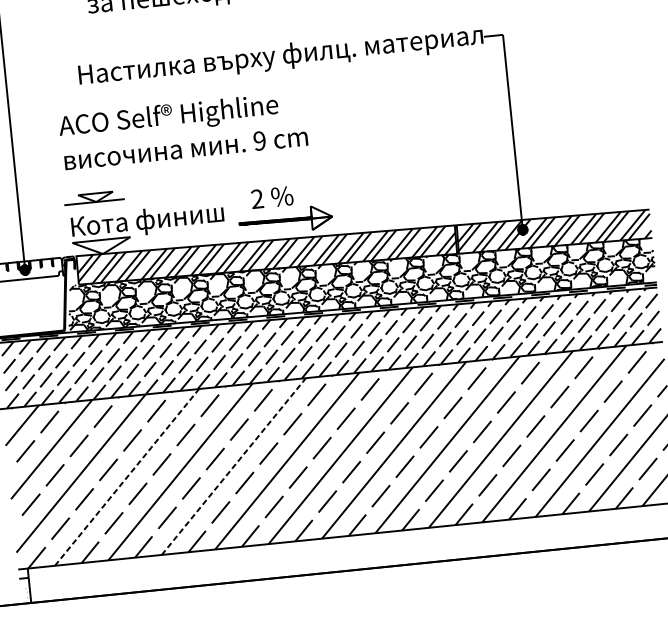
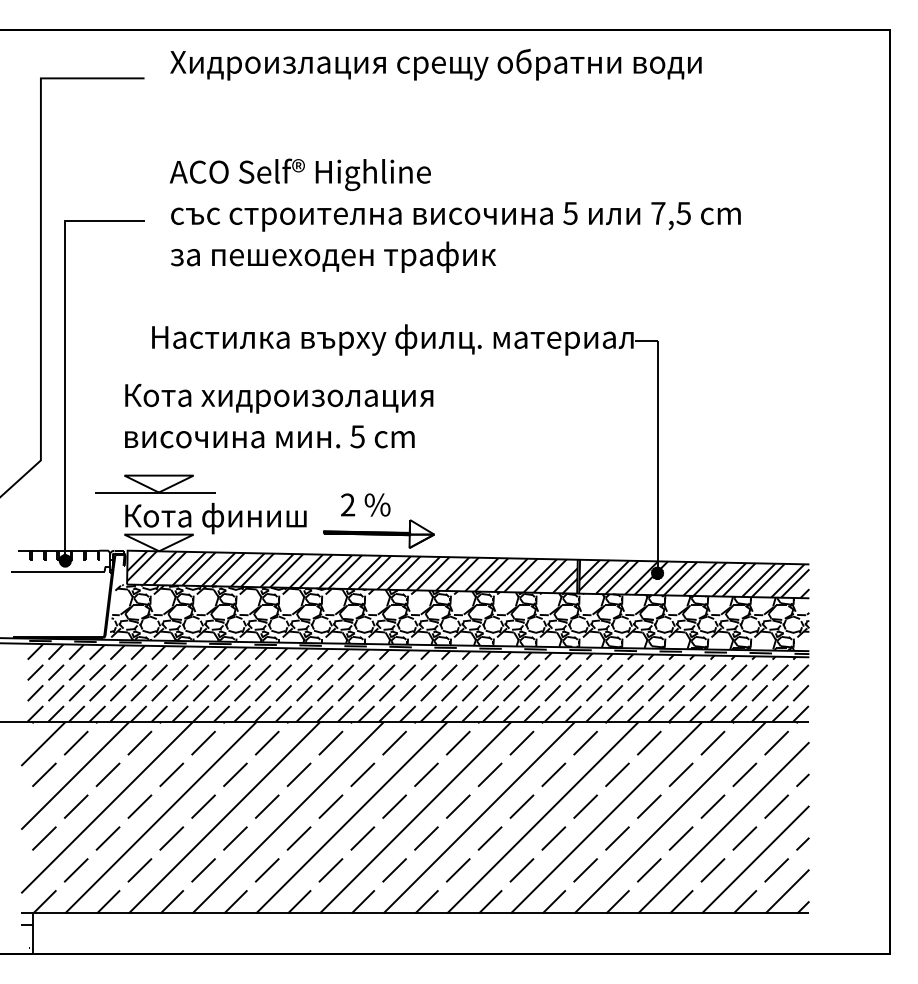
text: (189, 115) -> (277, 398), ACO Self® Highline -> Кота хидроизолация
text: (259, 140) -> (357, 436), 9 -> 5
part: (94, 197) -> (155, 483), size x1.67
line: (234, 466) -> (288, 817), dashed -> solid
line: (127, 477) -> (161, 817), dashed -> solid

